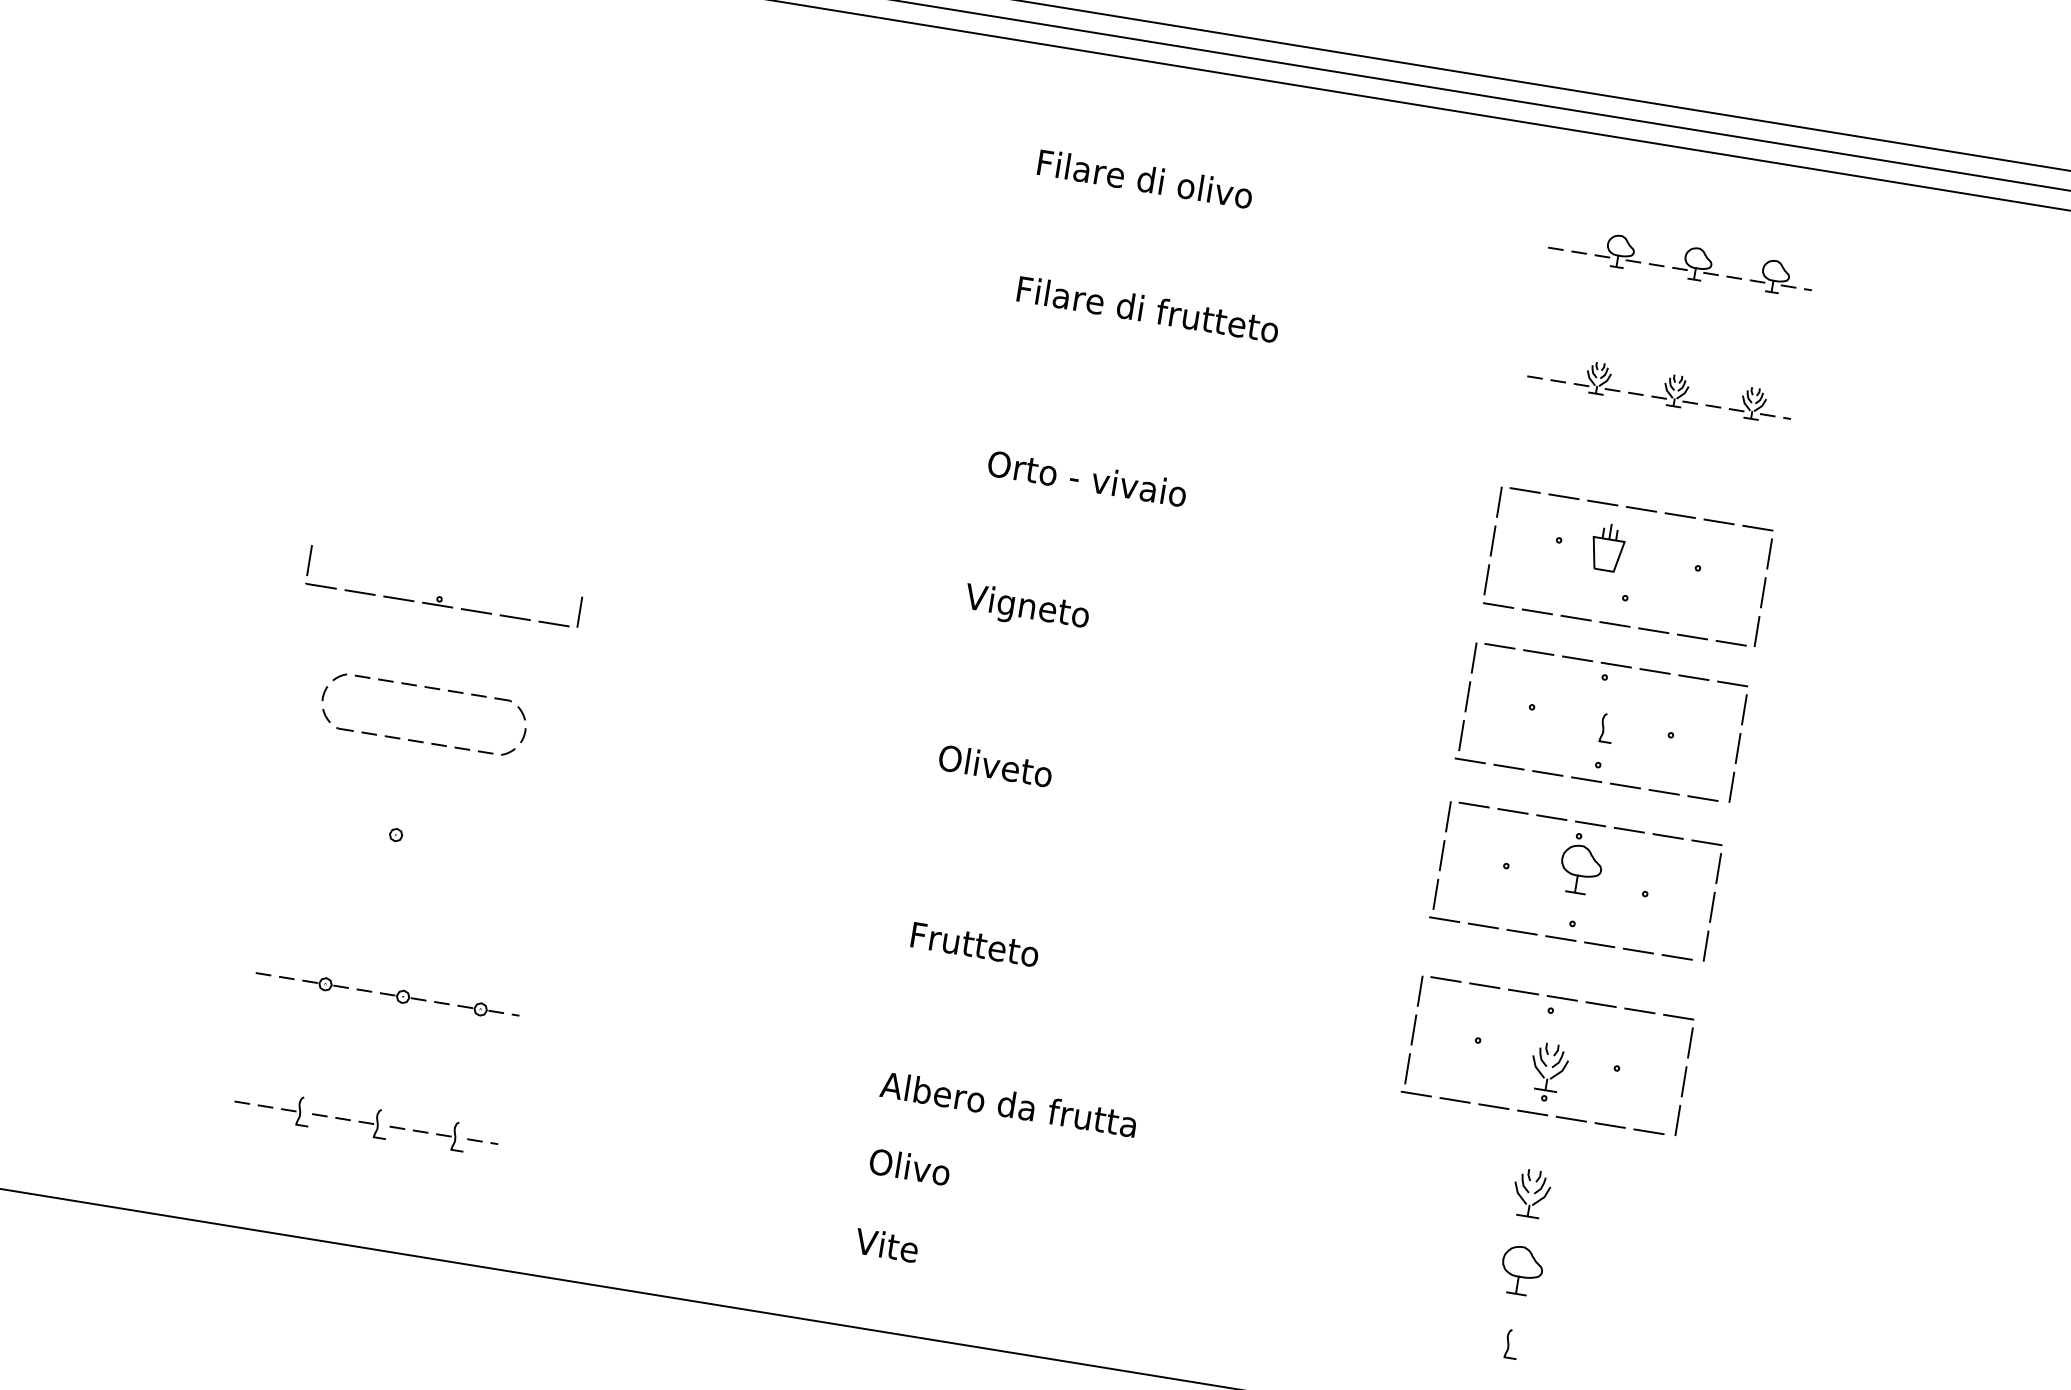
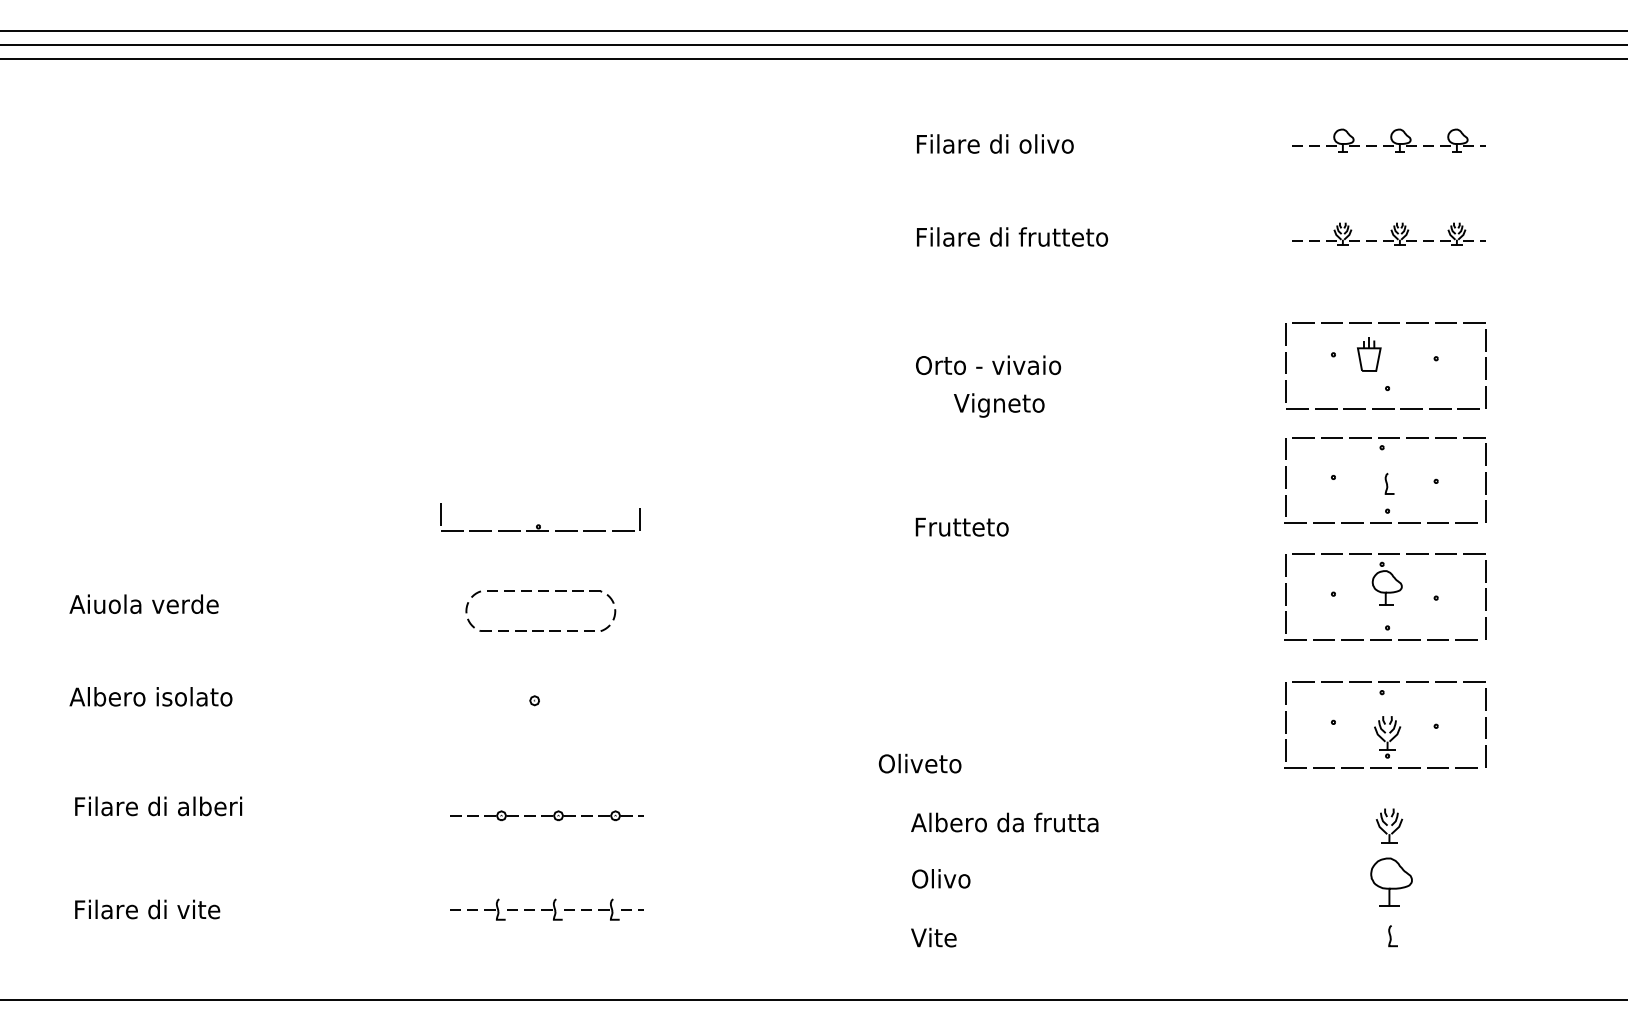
text: (1027, 608) -> (999, 405), moved
text: (994, 765) -> (919, 763), moved
text: (974, 943) -> (961, 526), moved
part: (1521, 1269) -> (1391, 881), size x1.4

